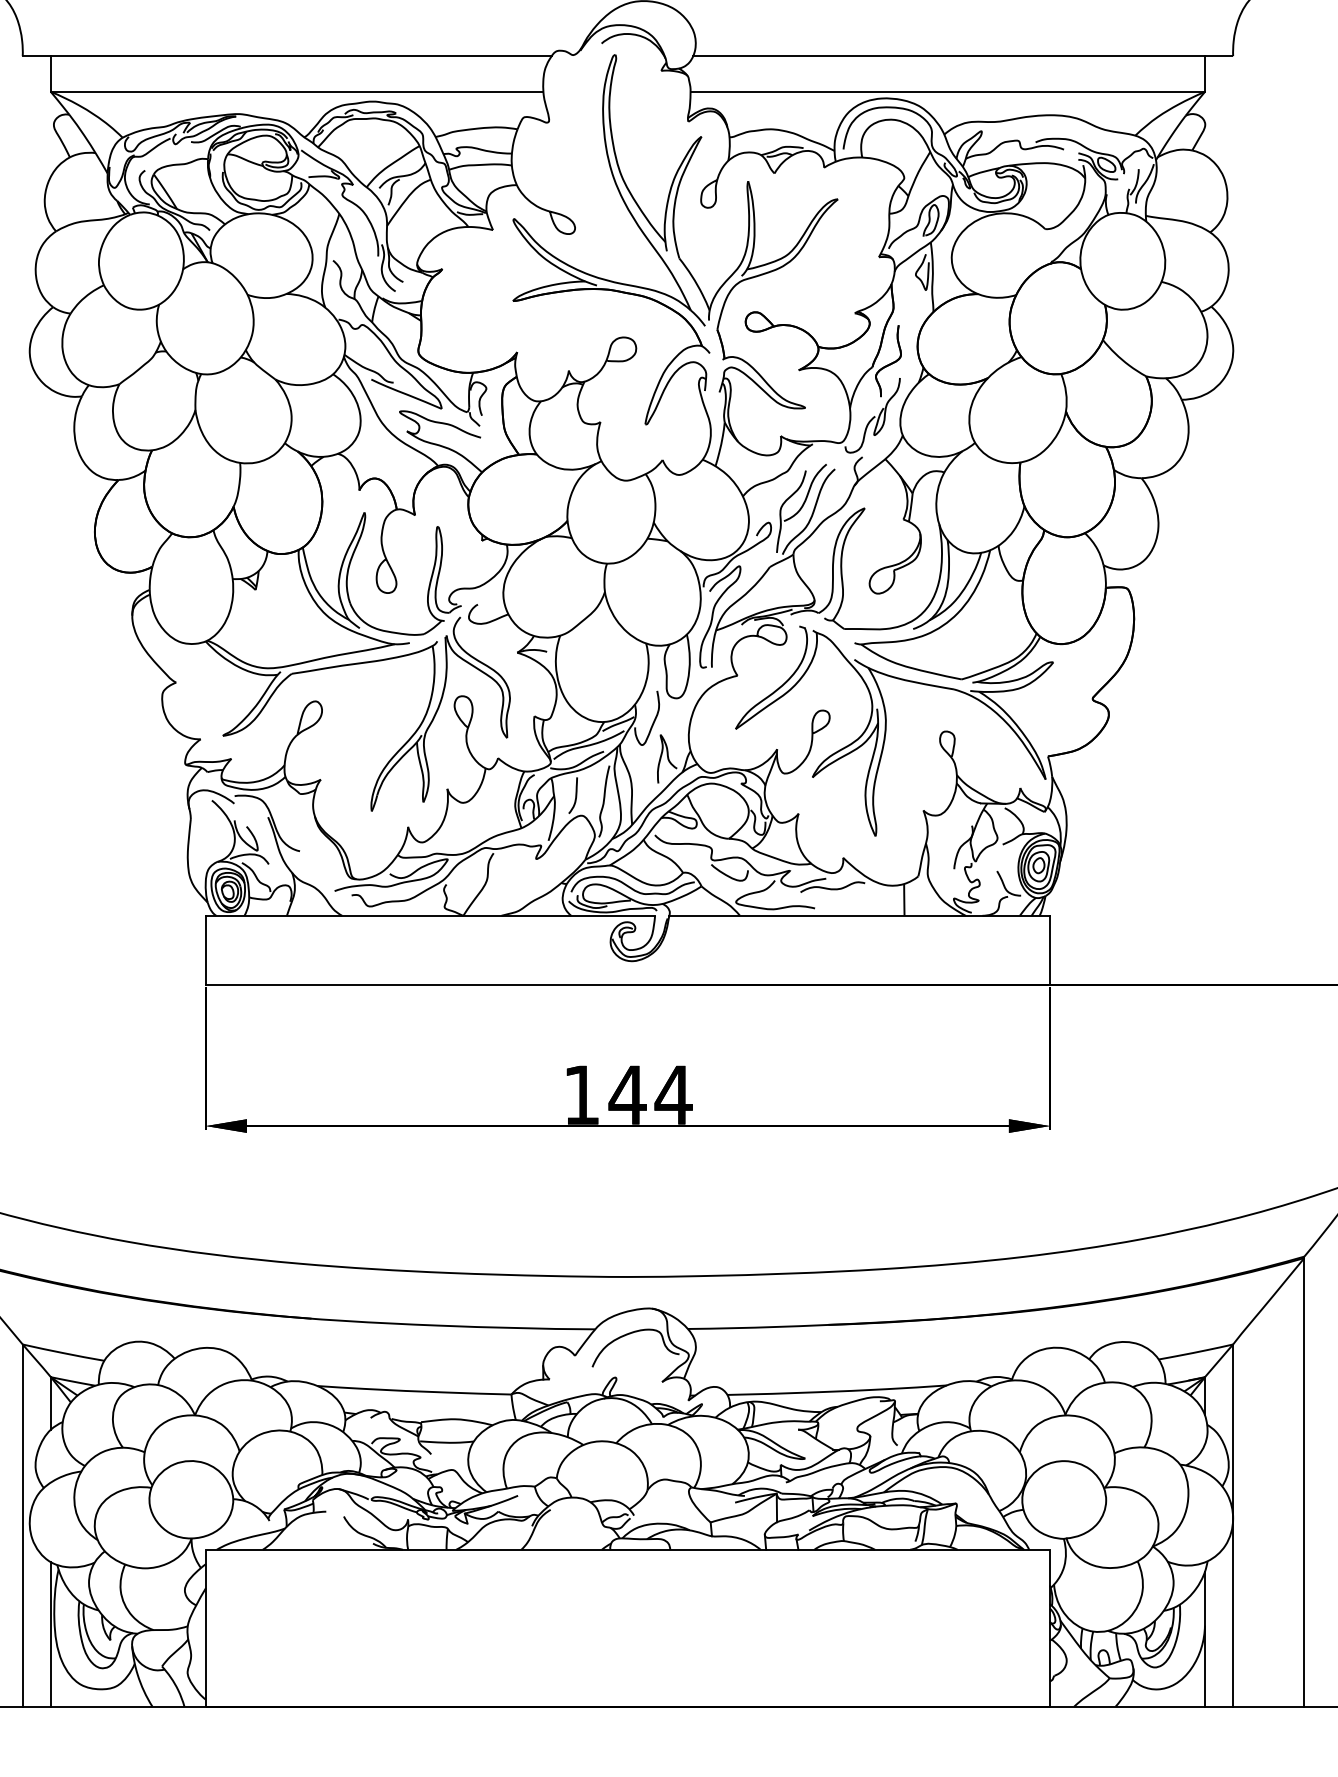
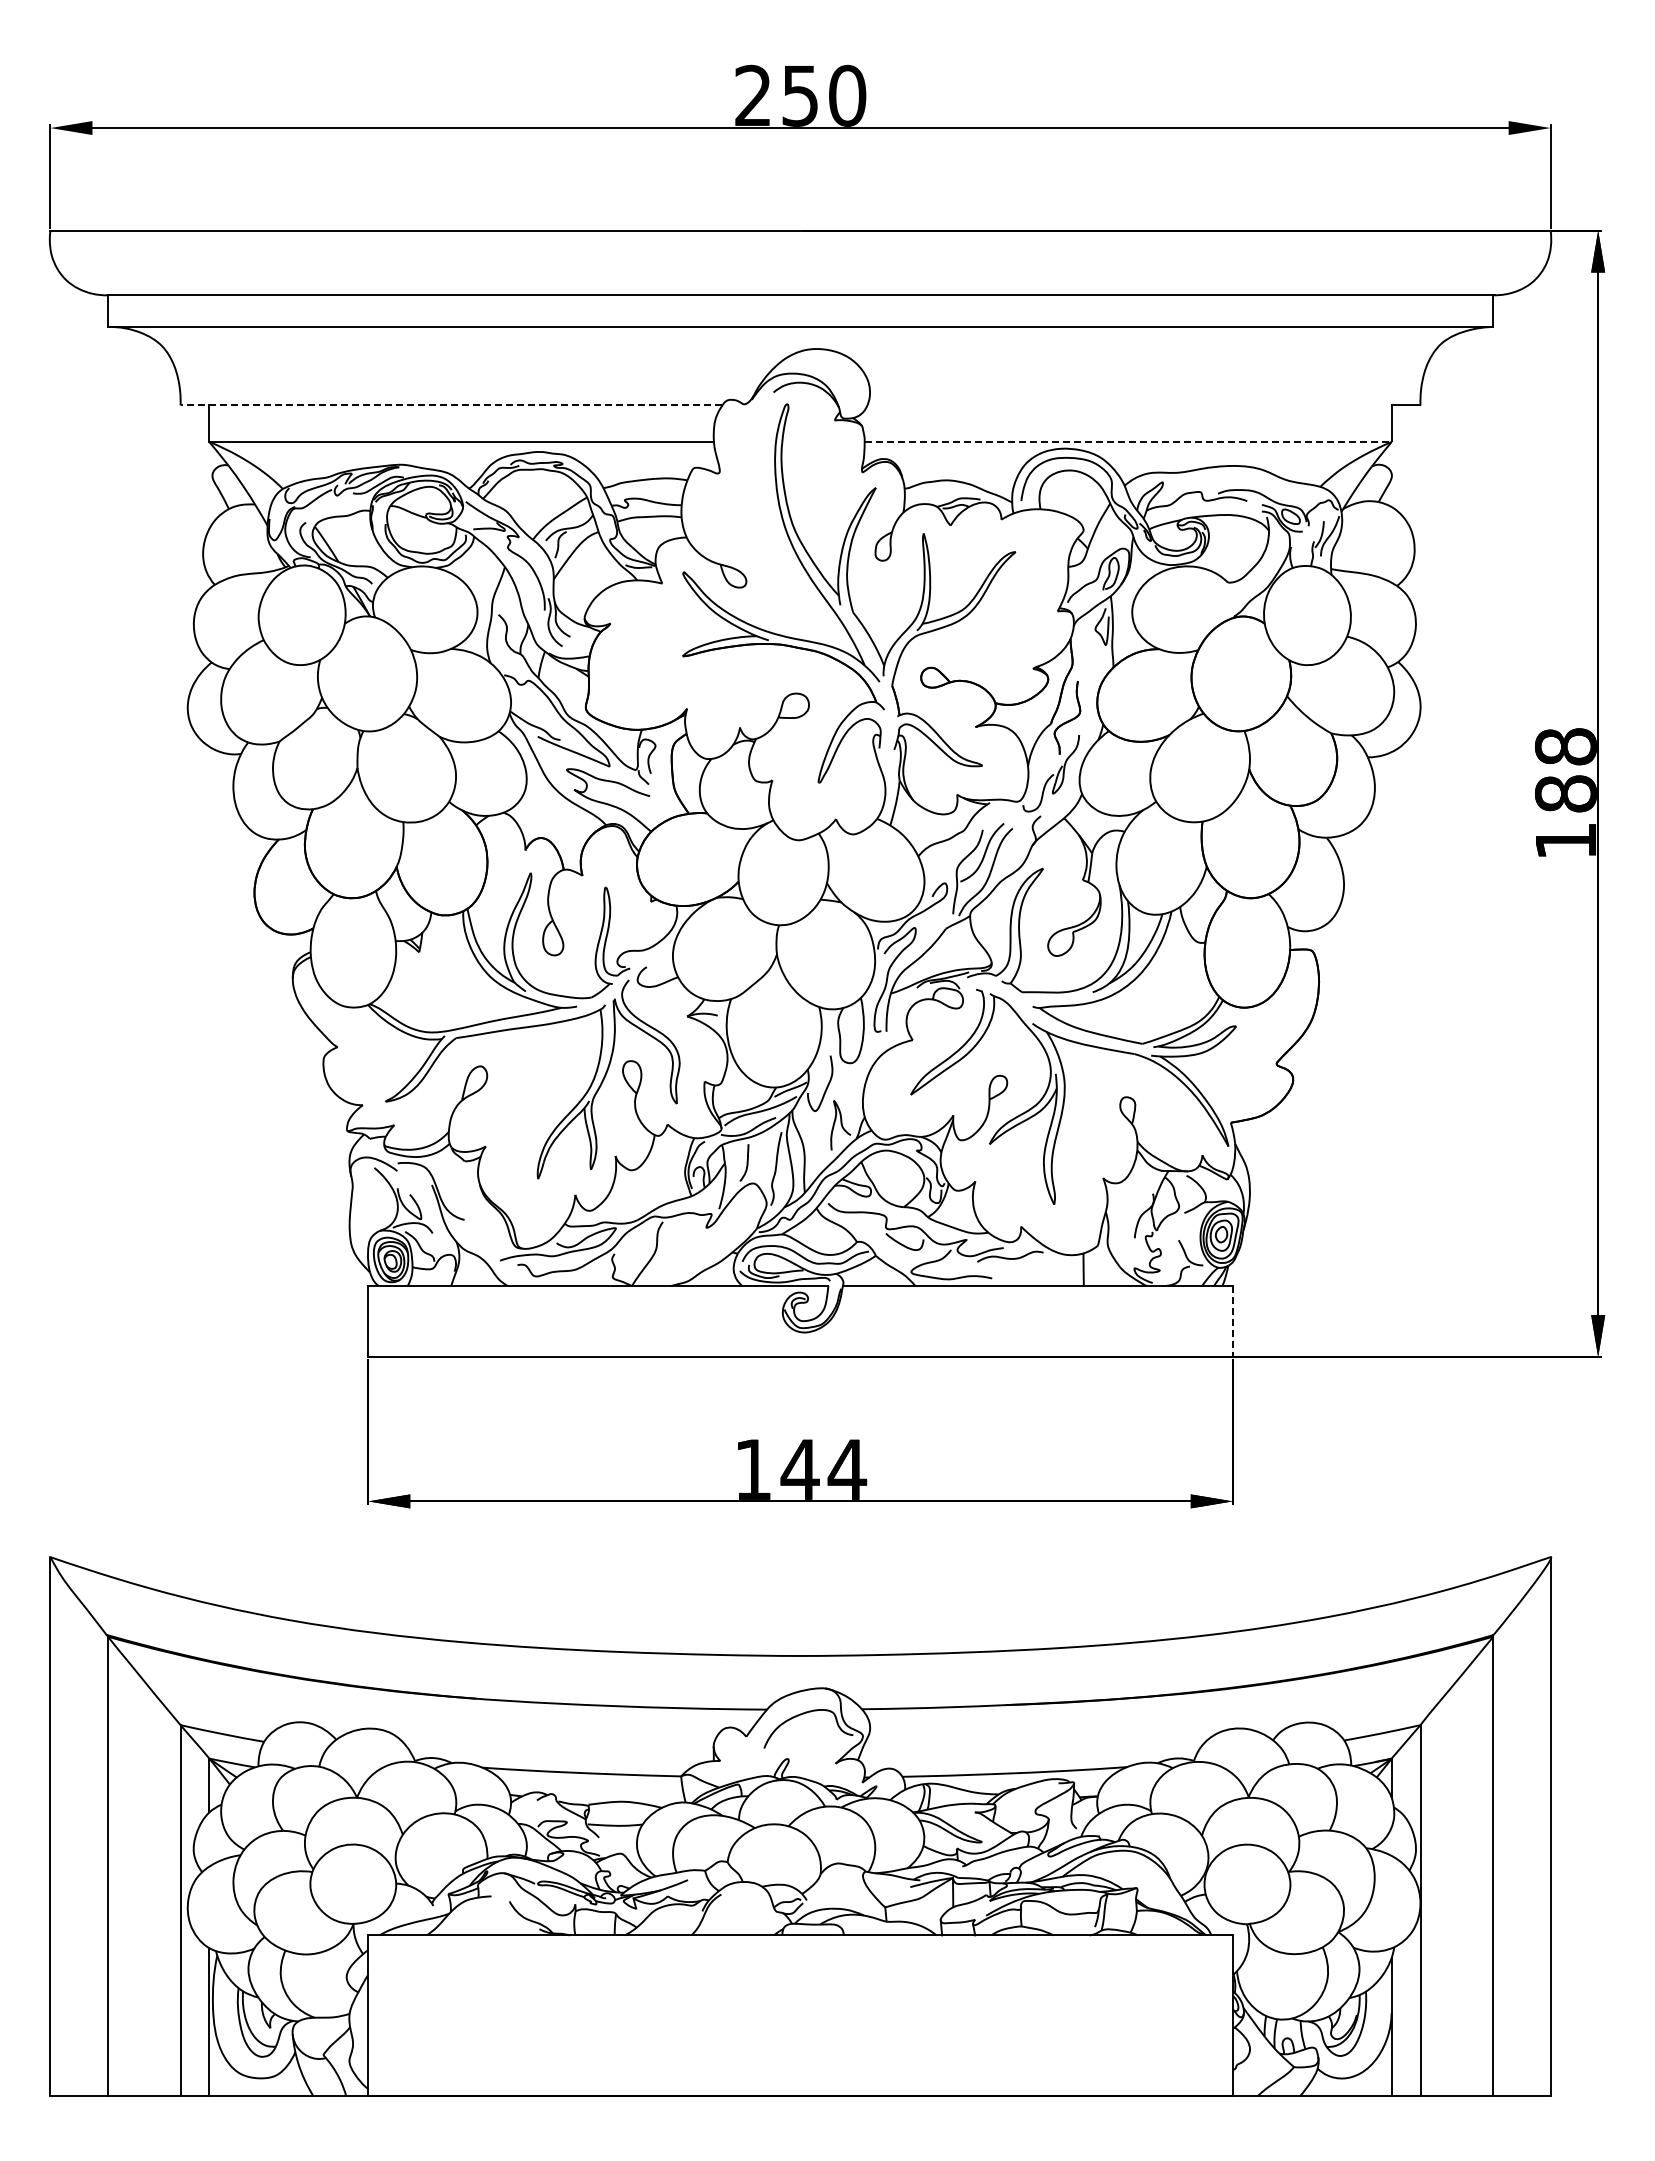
line: (287, 56) -> (451, 405), solid -> dashed
line: (949, 56) -> (1129, 405), removed
line: (948, 92) -> (1128, 442), solid -> dashed
line: (1049, 950) -> (1232, 1321), solid -> dashed

